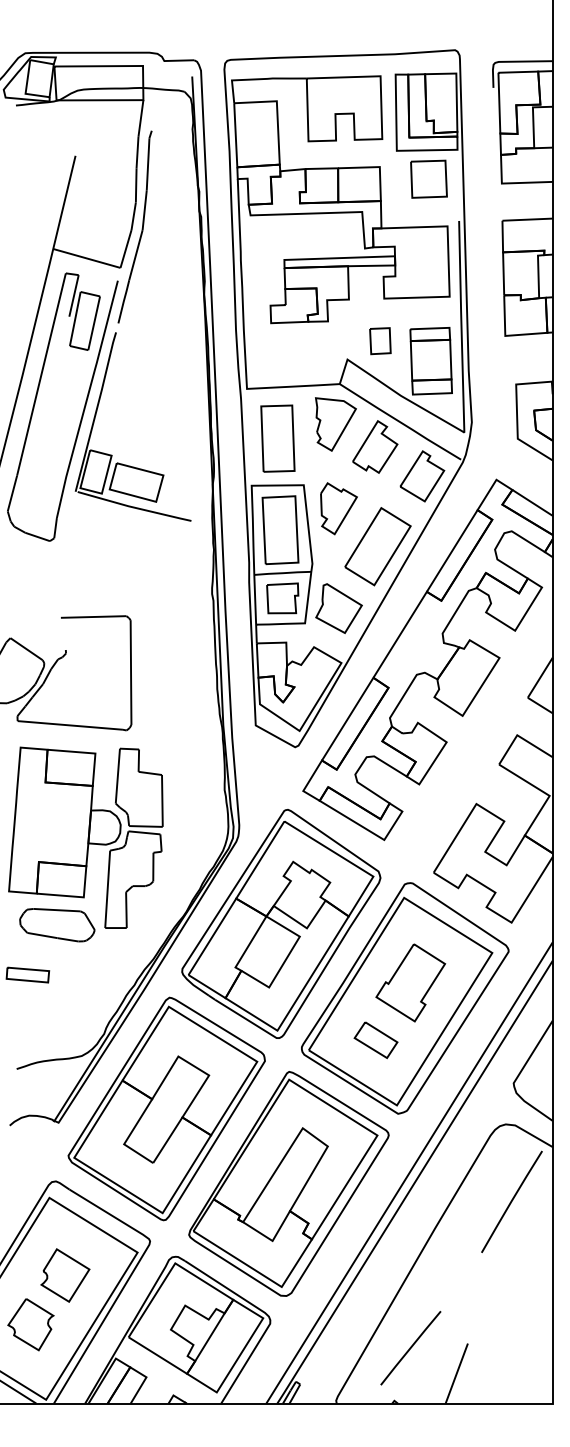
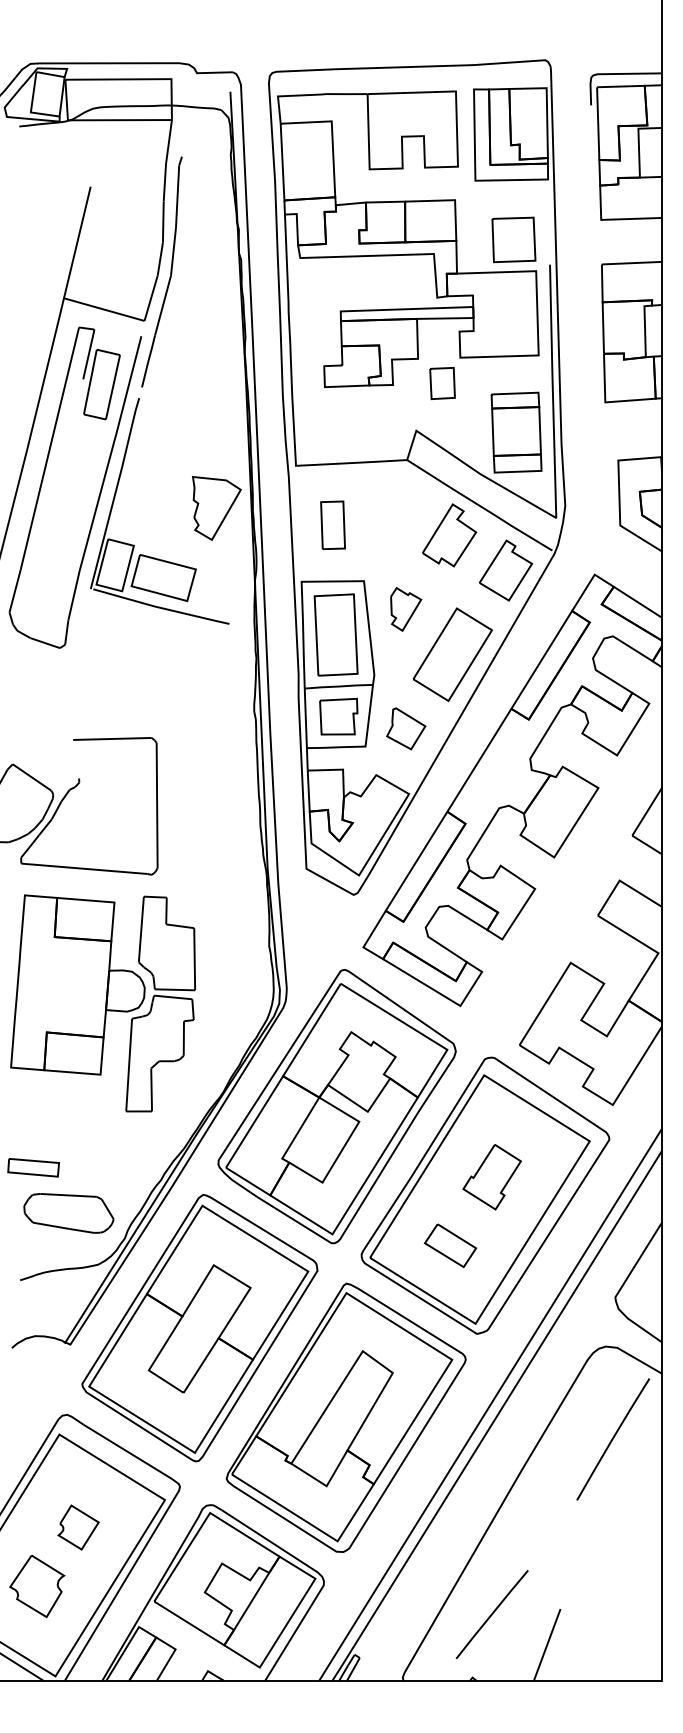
part: (428, 178) -> (513, 239), moved
part: (380, 341) -> (442, 383), moved
part: (335, 424) -> (216, 508), moved
part: (277, 438) -> (332, 525), size x0.6
part: (338, 508) -> (405, 609), size x0.7
part: (338, 608) -> (405, 728), size x0.7
part: (57, 925) -> (69, 1213), moved
part: (410, 982) -> (491, 1176), size x0.7
part: (65, 1275) -> (78, 1527), size x0.7

